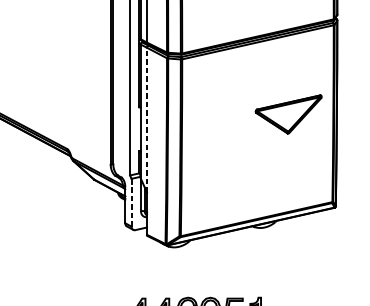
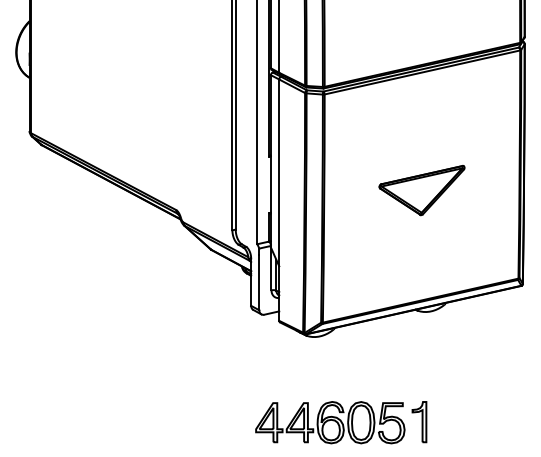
part: (288, 114) -> (421, 190), moved
line: (147, 119) -> (279, 172), dashed -> solid
line: (131, 205) -> (259, 282), dashed -> solid

